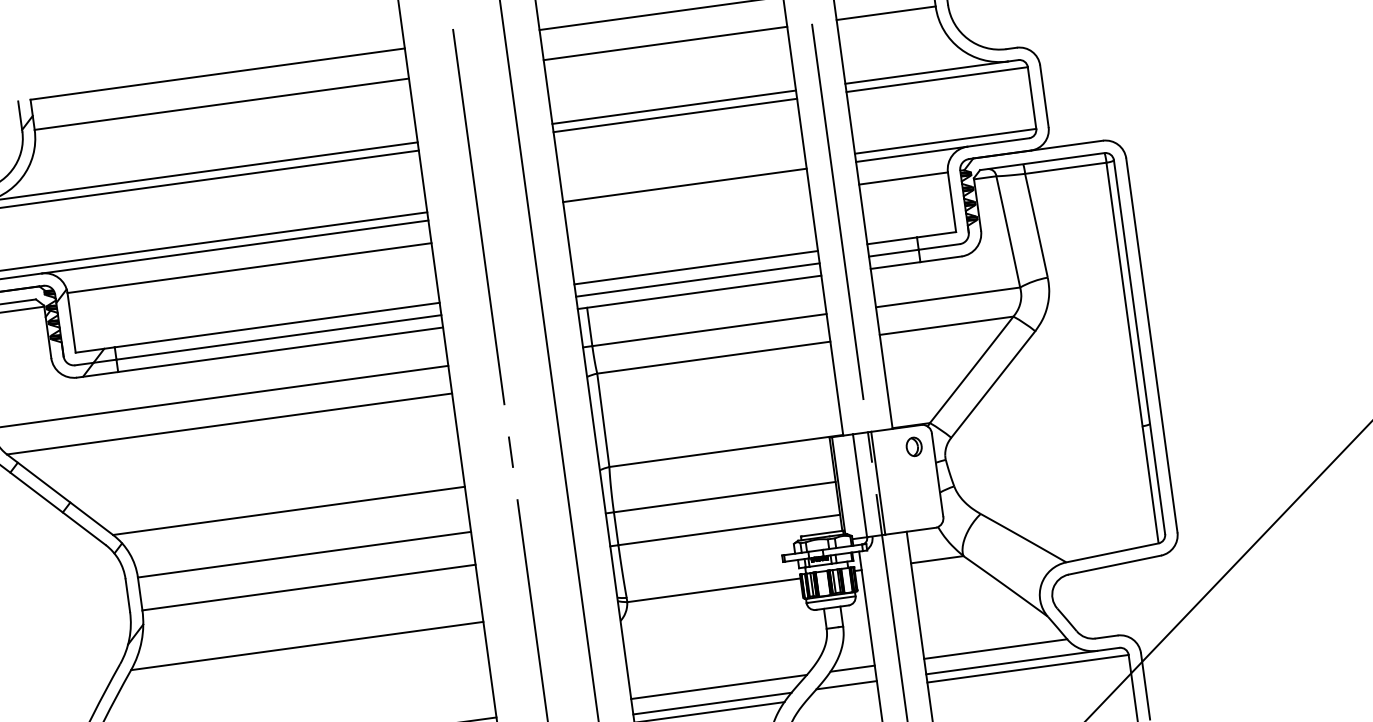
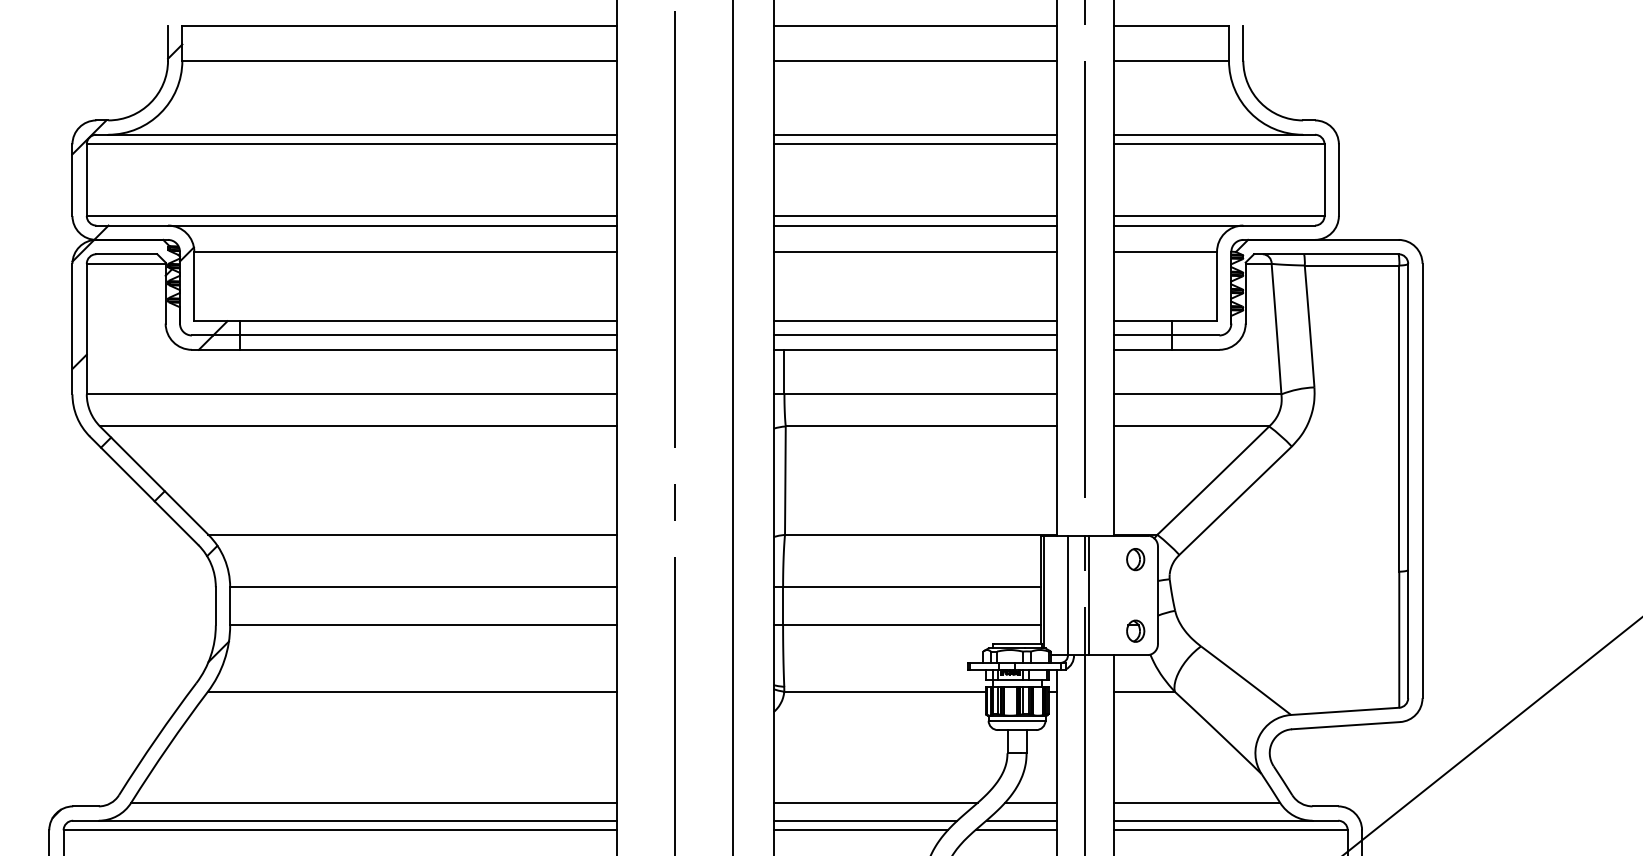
line: (683, 177) -> (914, 216), added
line: (687, 207) -> (914, 251), added
part: (922, 508) -> (1135, 630), added
line: (842, 694) -> (1015, 830), added

